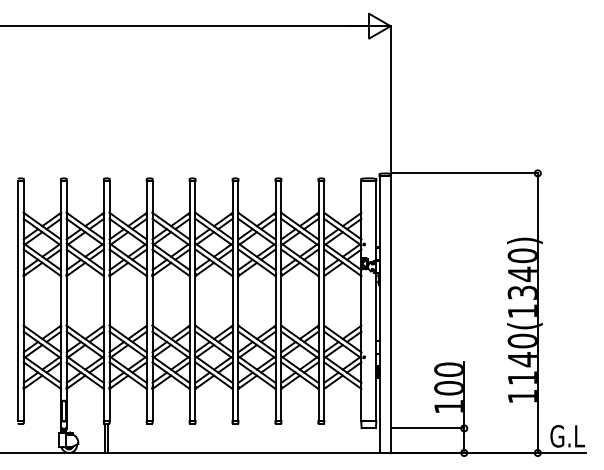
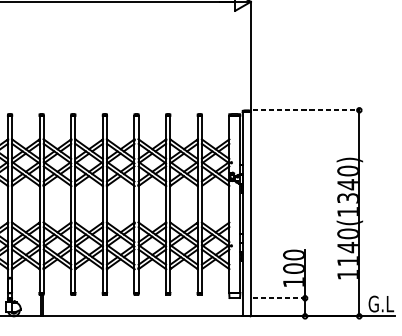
line: (466, 173) -> (306, 110), solid -> dashed
line: (428, 428) -> (278, 298), solid -> dashed

